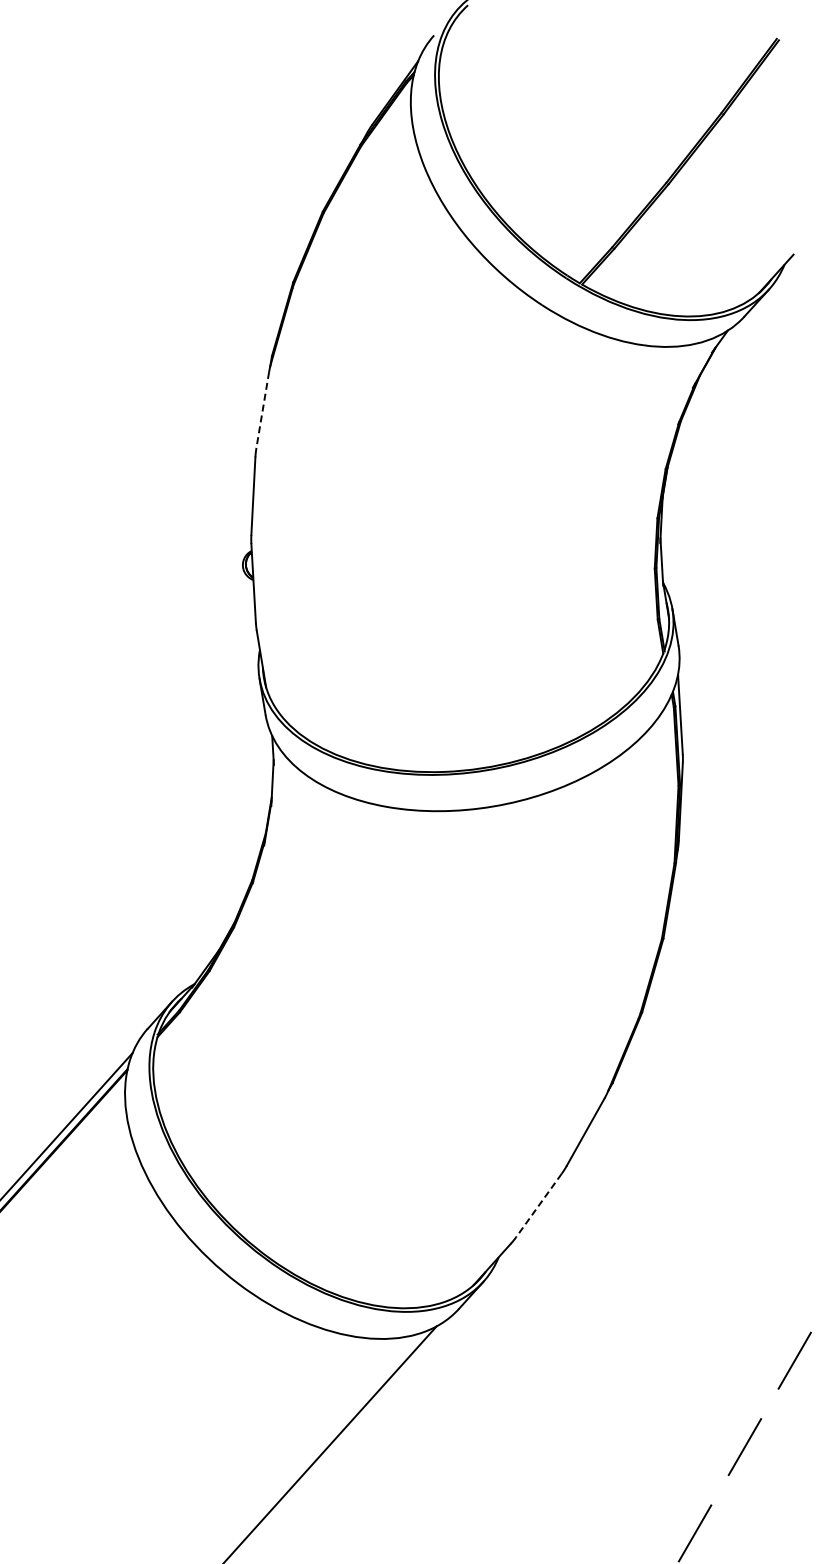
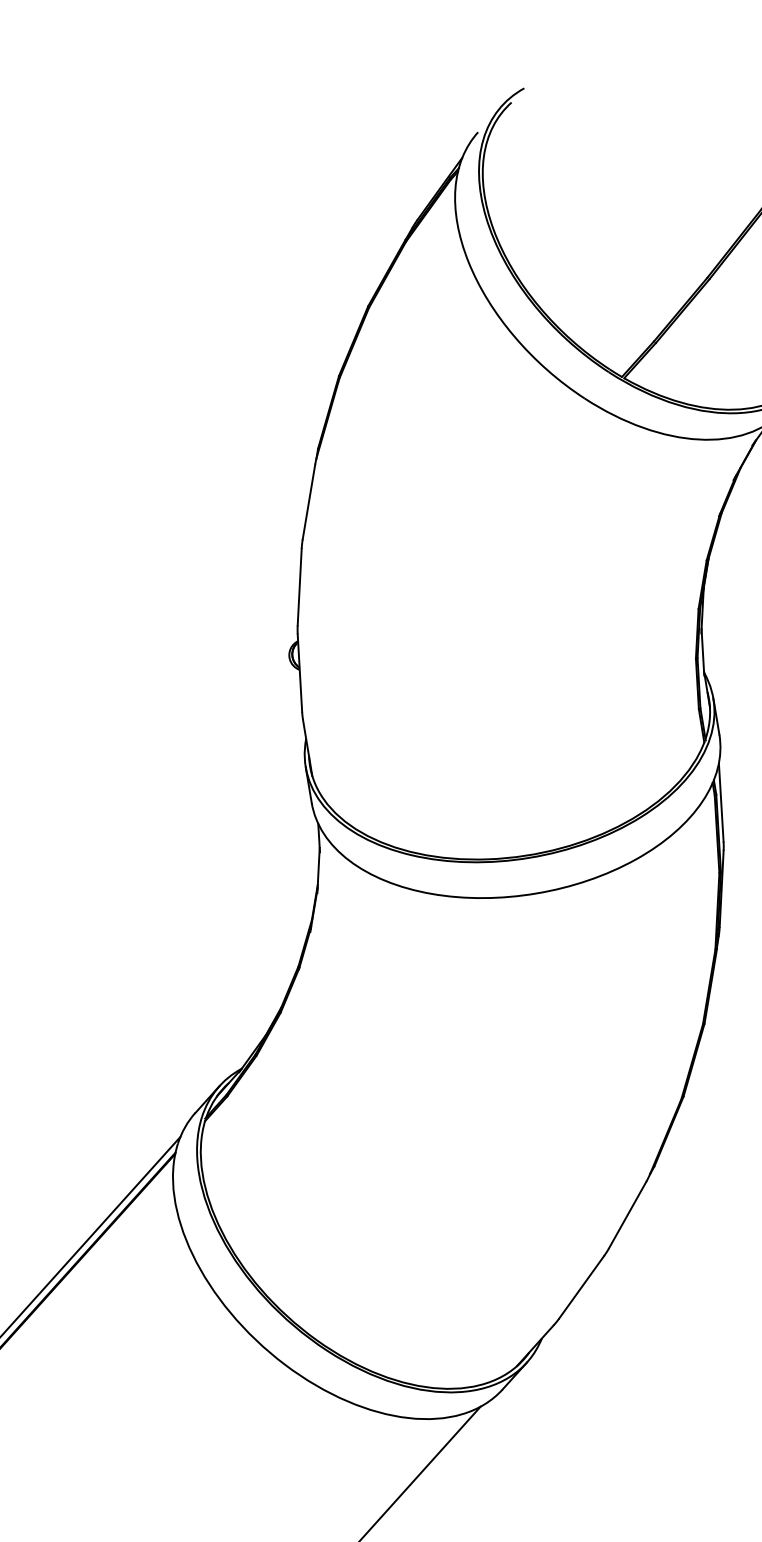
line: (262, 410) -> (308, 502), dashed -> solid
line: (538, 1205) -> (581, 1287), dashed -> solid

